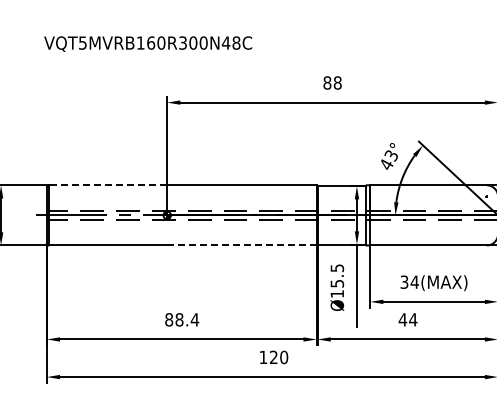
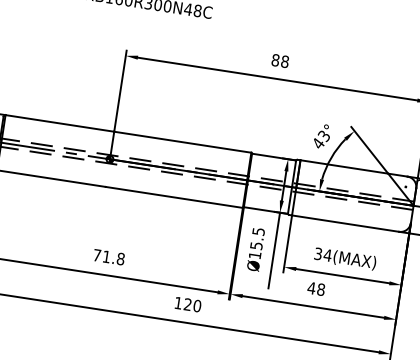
line: (107, 185) -> (59, 123), dashed -> solid
line: (241, 245) -> (173, 197), dashed -> solid
text: (182, 319) -> (109, 256), 88.4 -> 71.8
text: (413, 319) -> (321, 289), 44 -> 48

